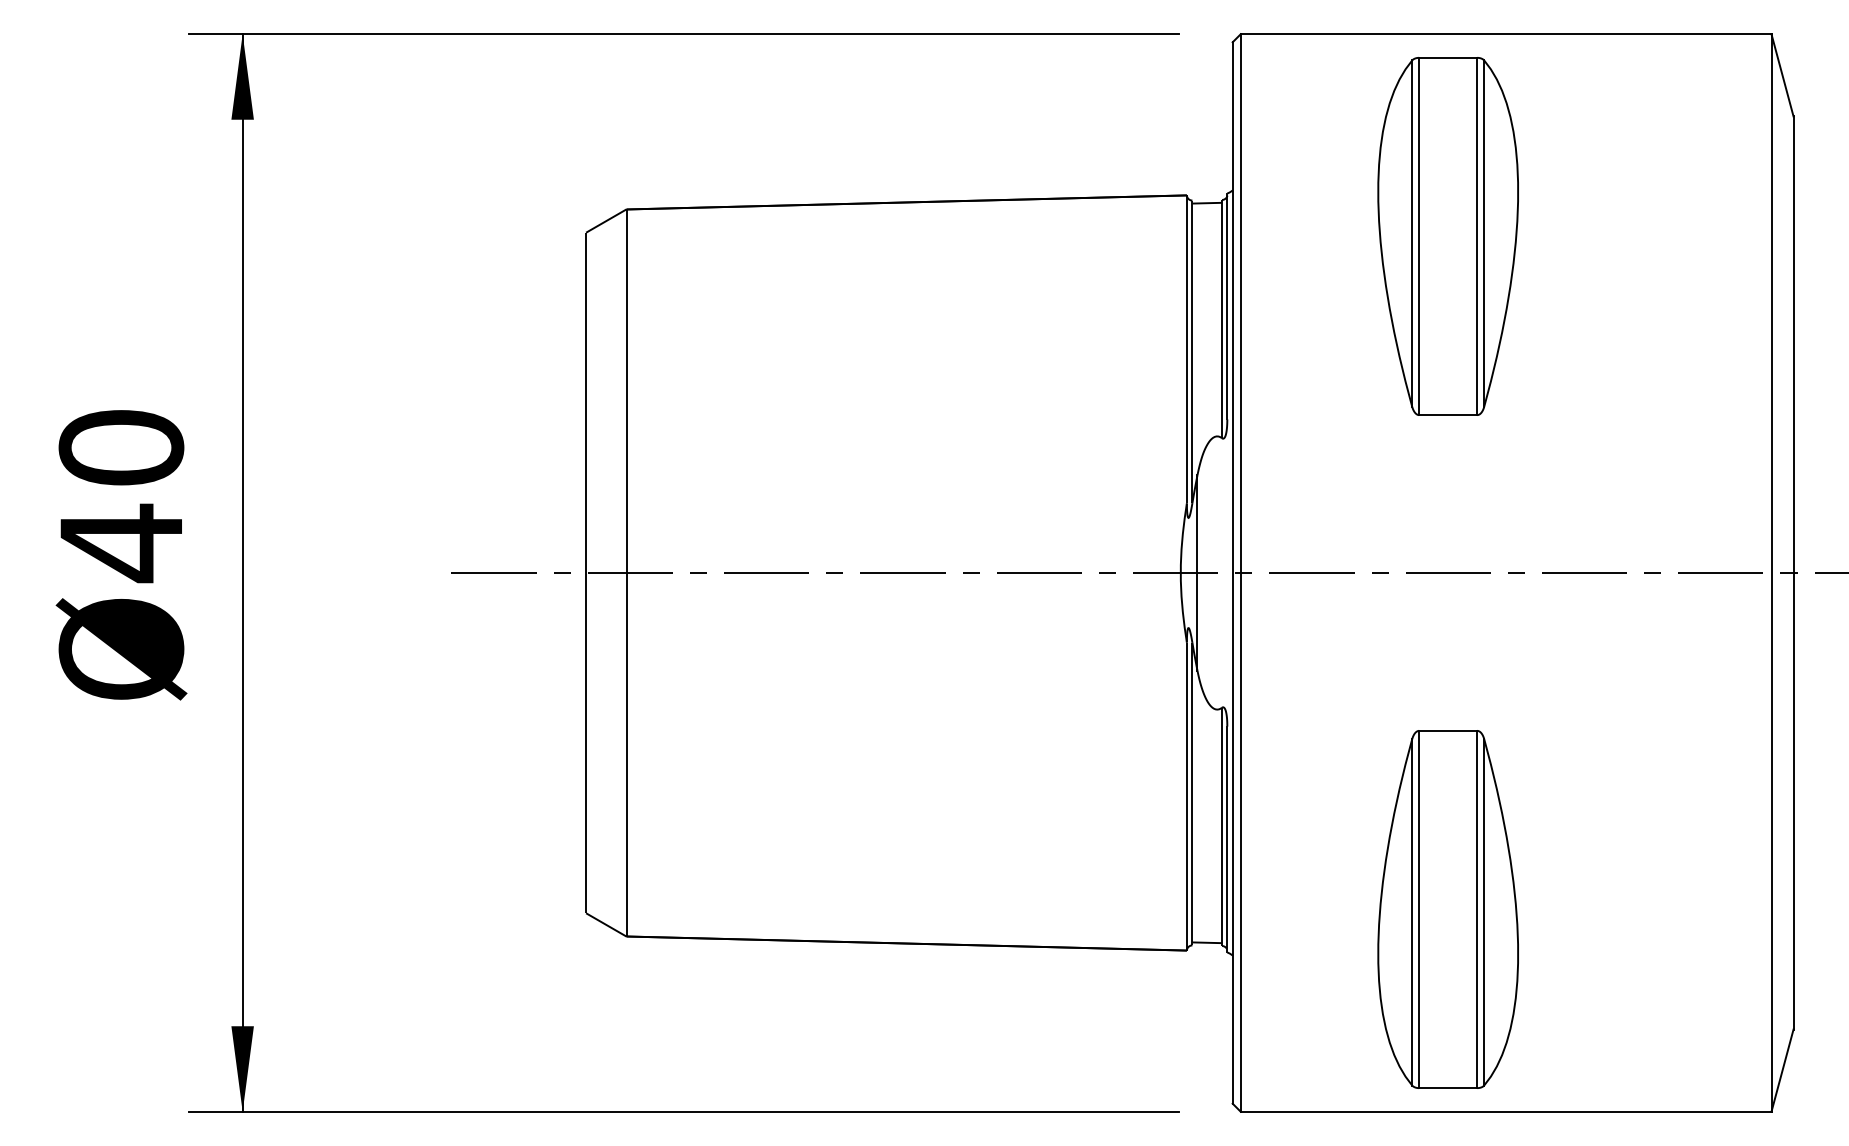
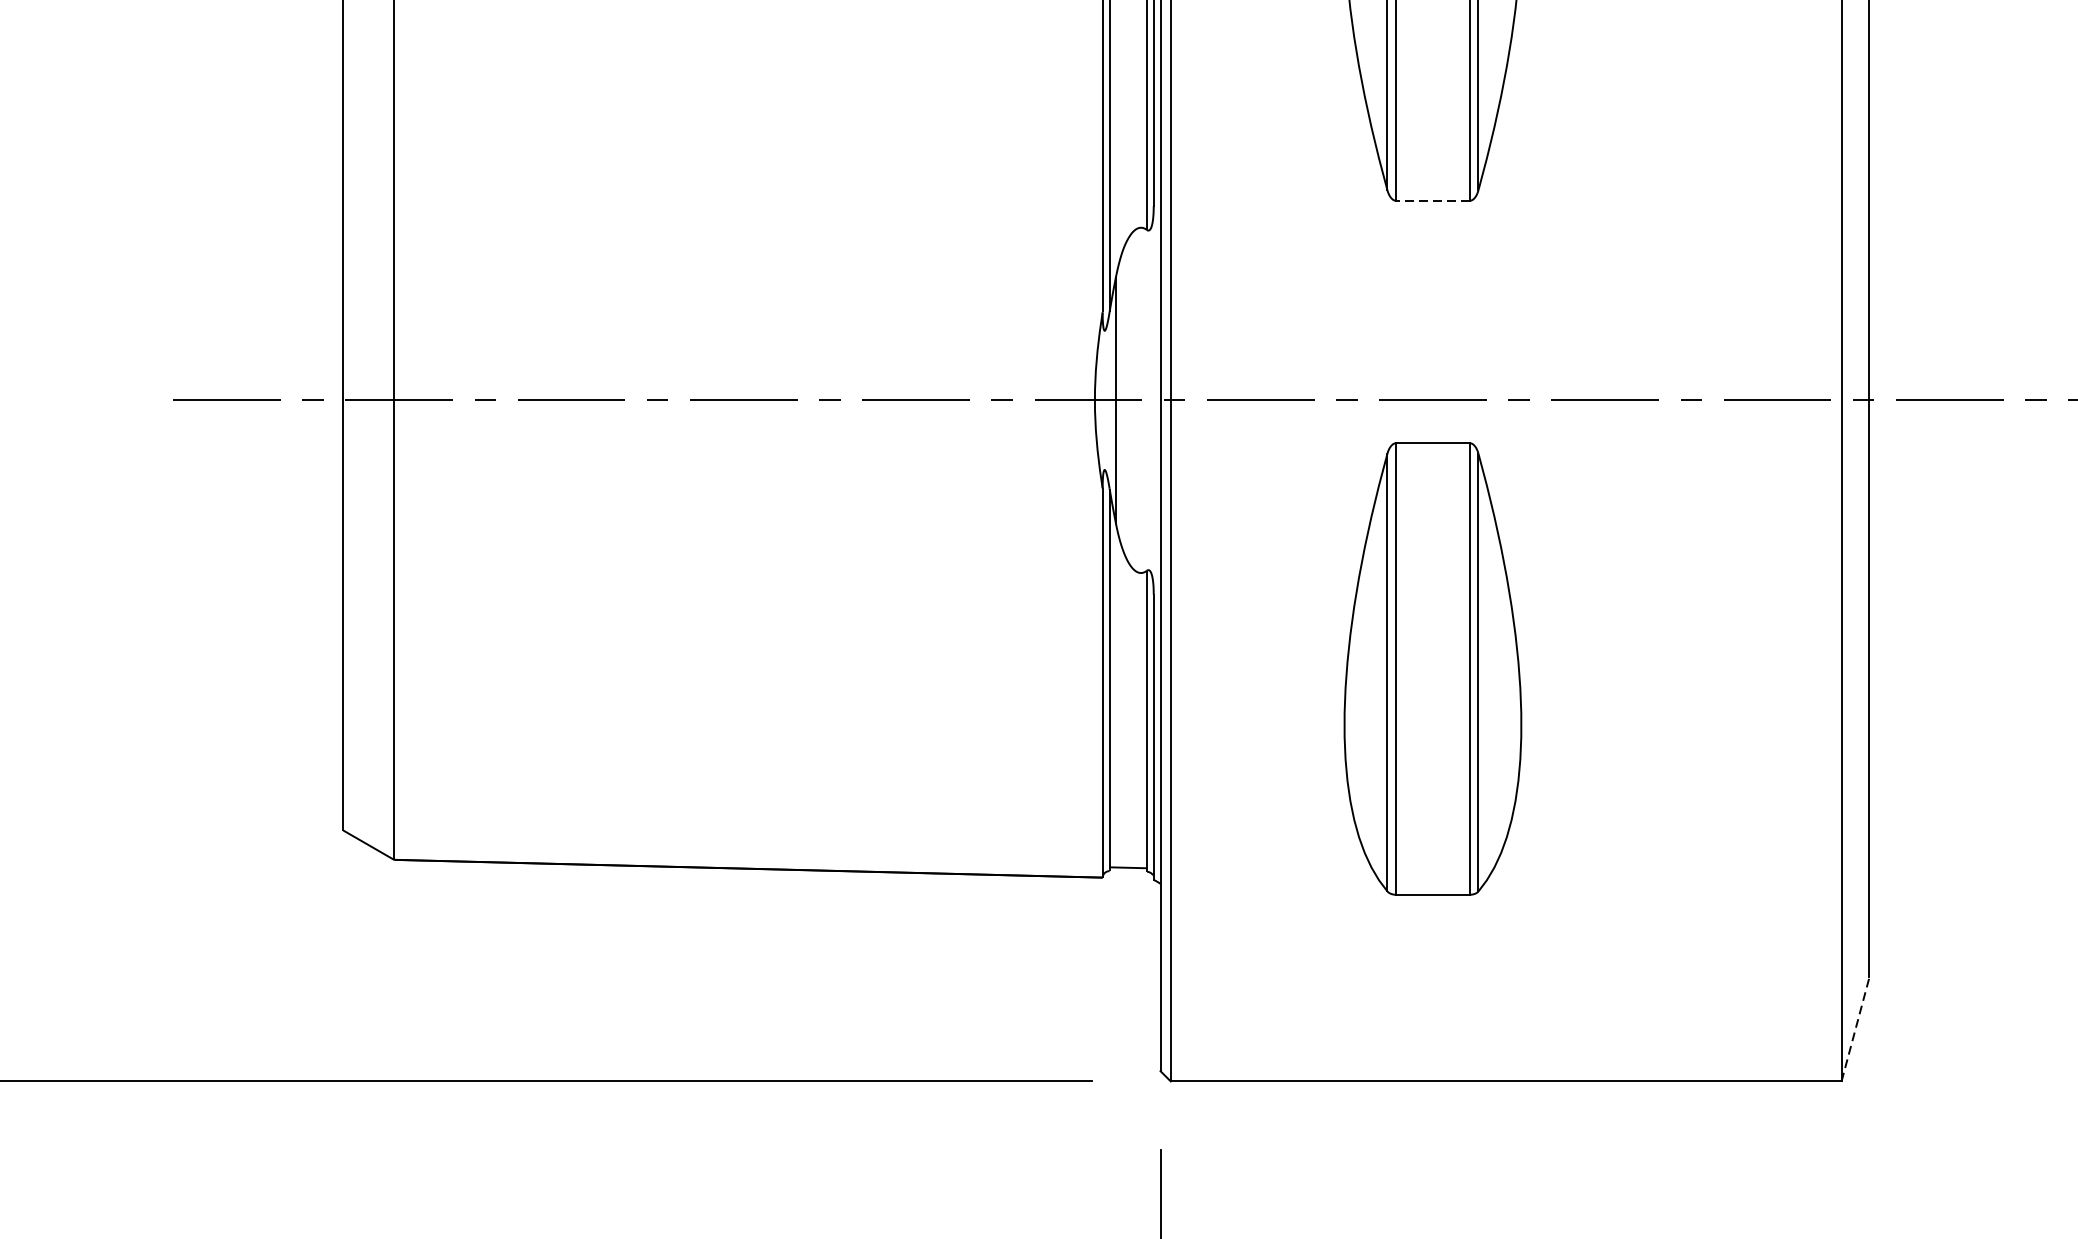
line: (1447, 415) -> (1432, 201), solid -> dashed
part: (1447, 909) -> (1432, 668), moved
line: (1782, 1070) -> (1855, 1029), solid -> dashed

